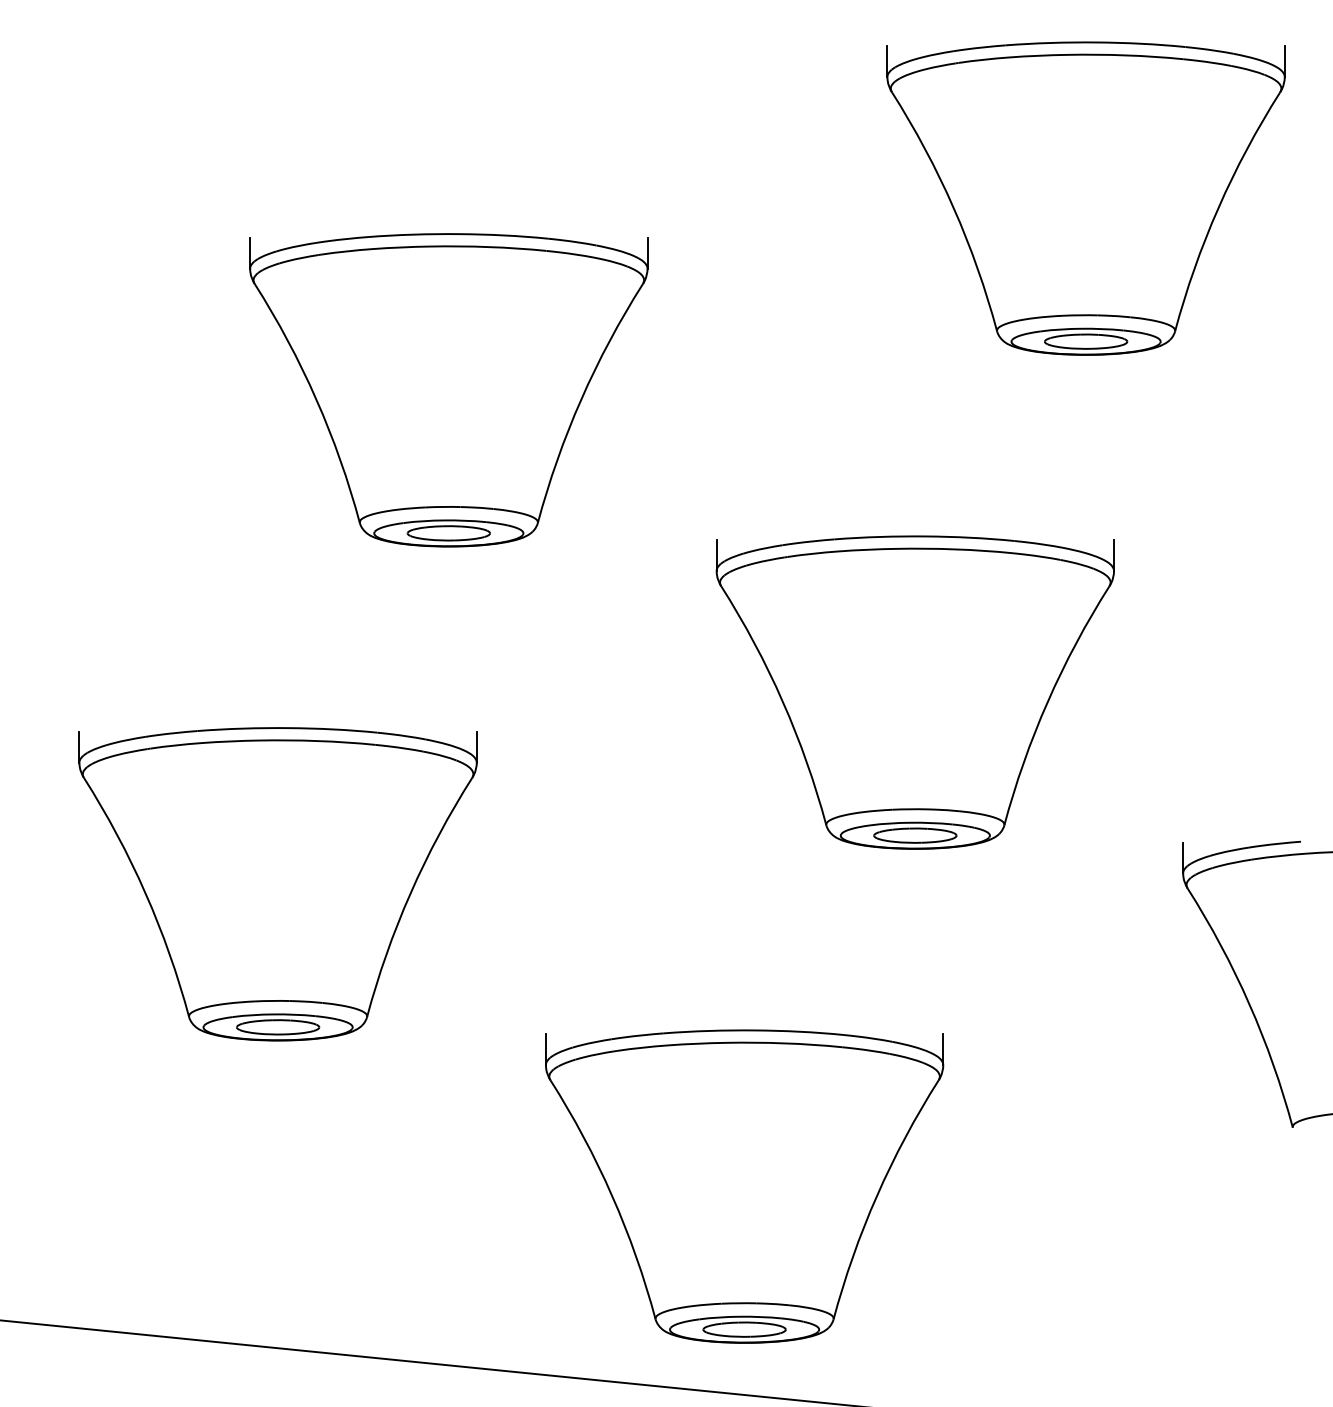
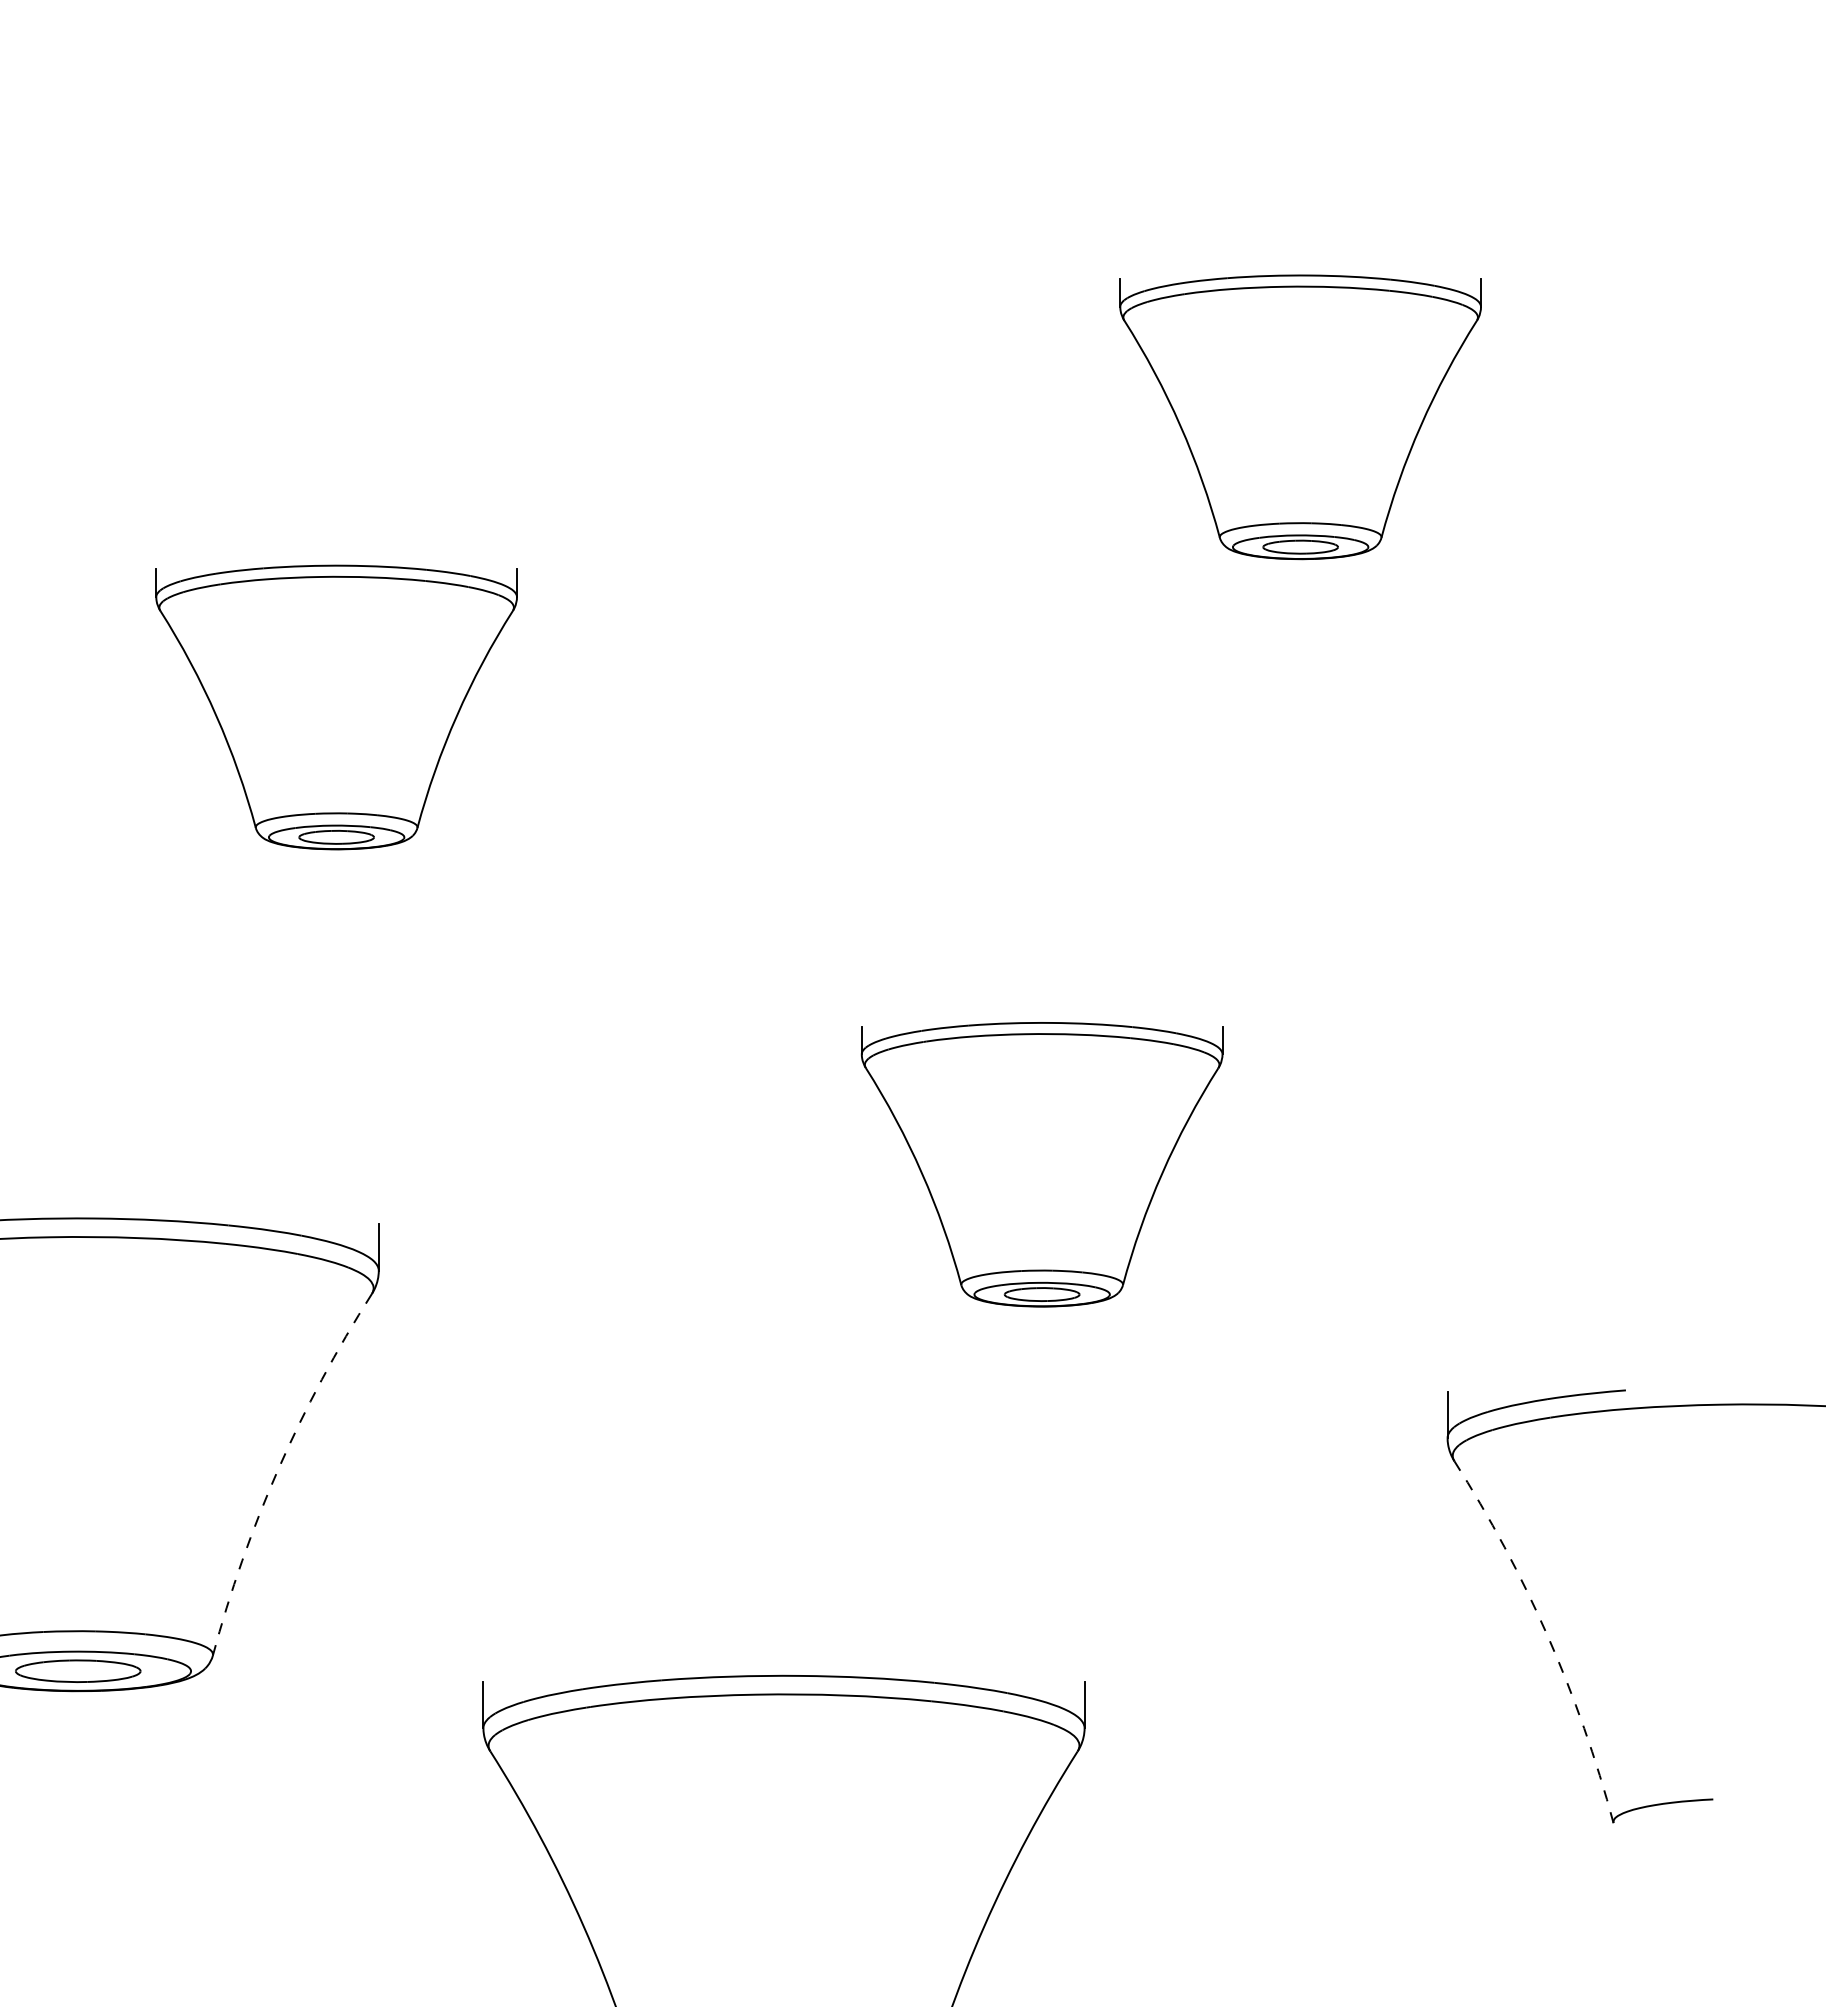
part: (1085, 198) -> (1299, 417), size x0.6
part: (448, 390) -> (336, 707), size x0.6
part: (914, 692) -> (1041, 1164), size x0.6
arc: (410, 893) -> (278, 1468), solid -> dashed
arc: (1249, 1004) -> (1547, 1636), solid -> dashed

